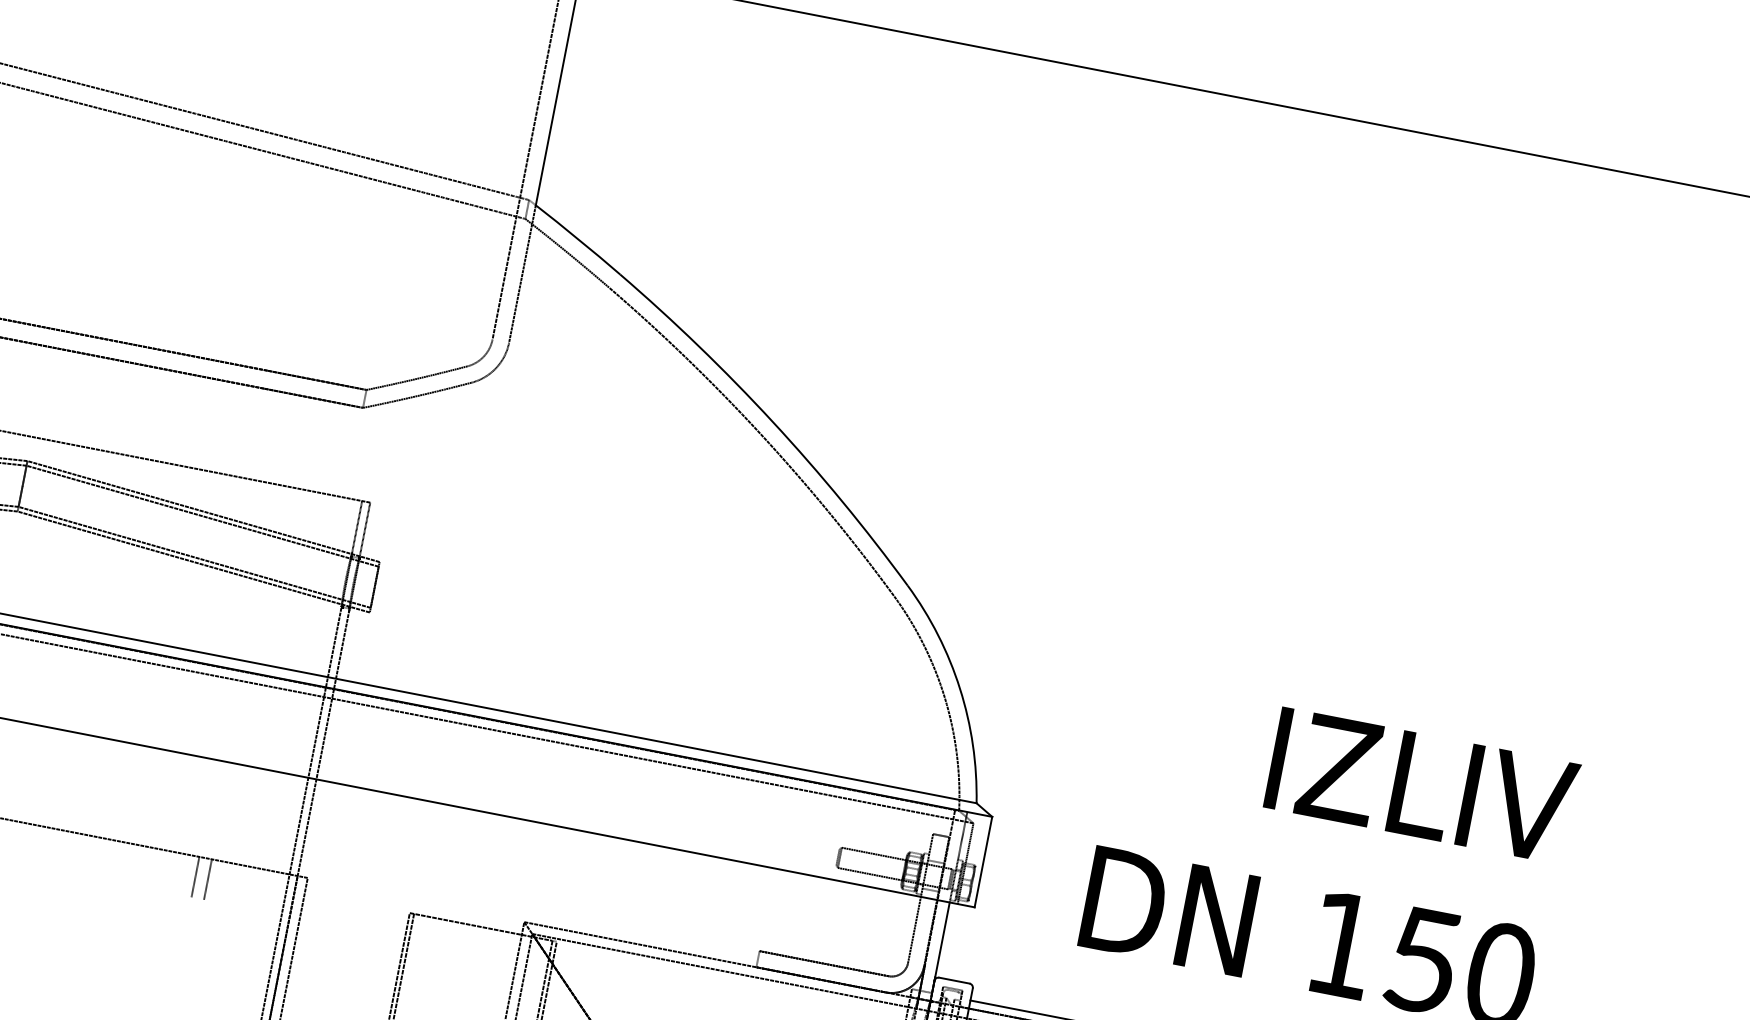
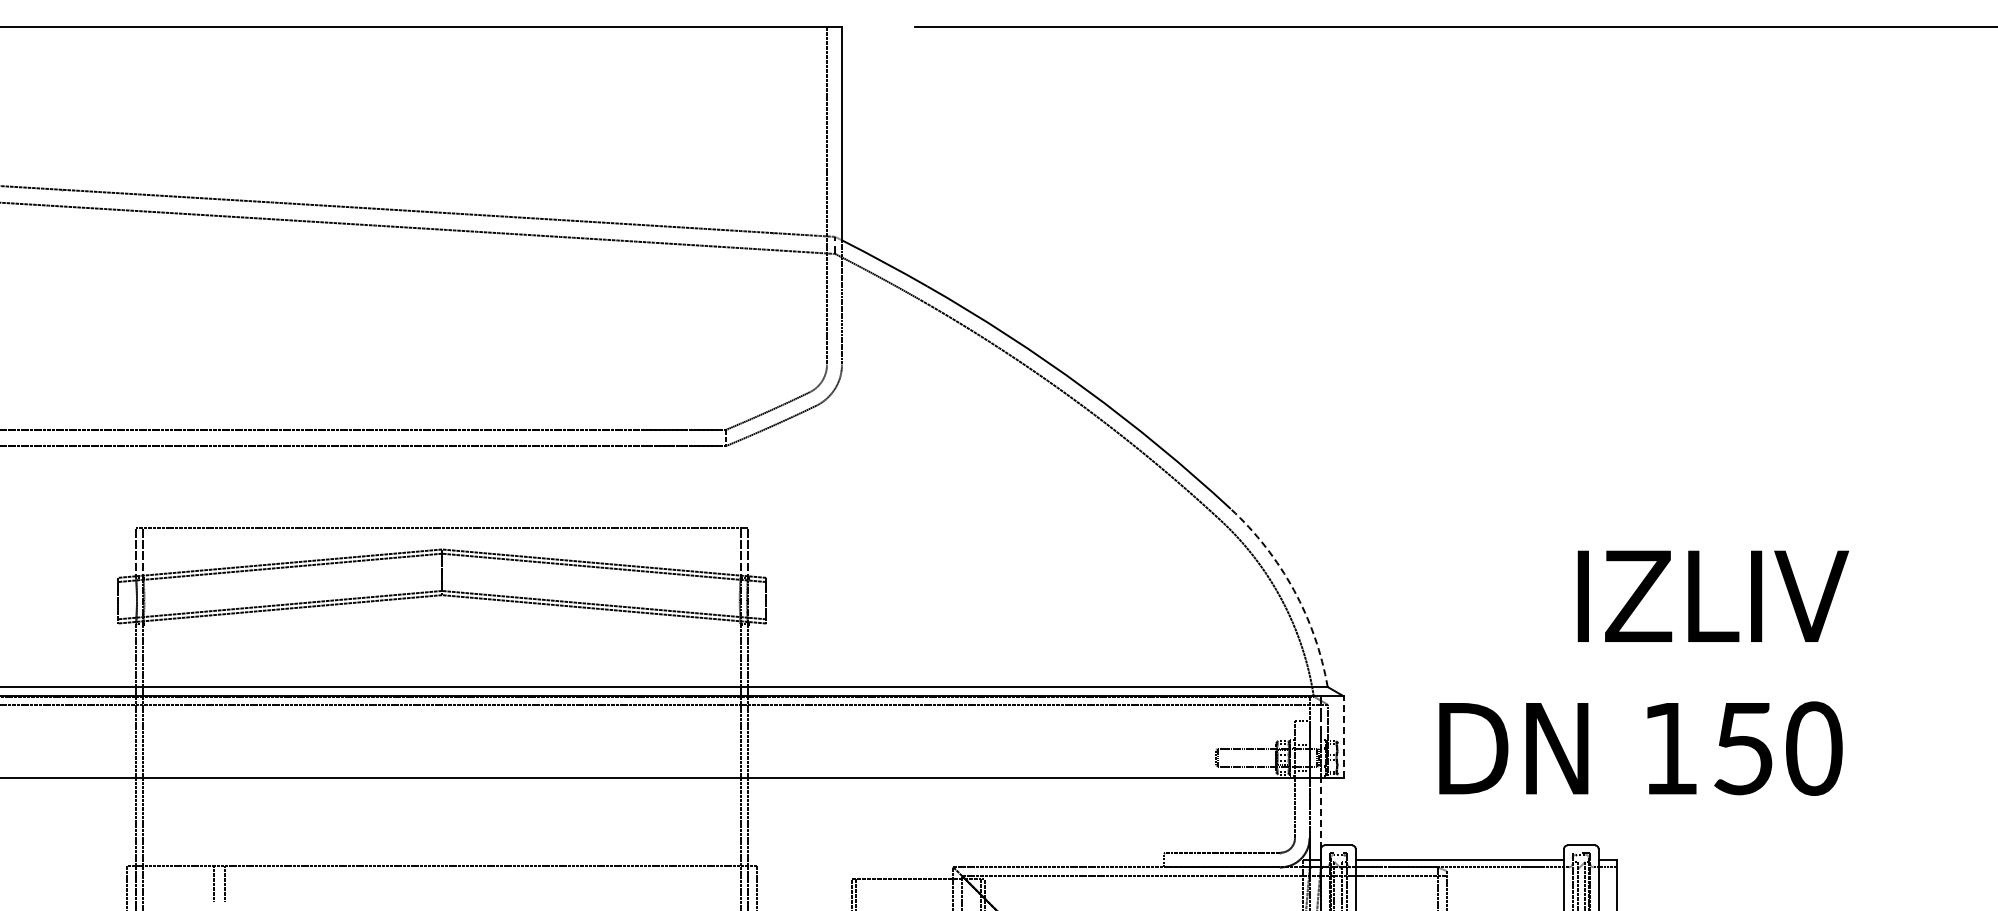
arc: (959, 689) -> (1293, 590), solid -> dashed
line: (983, 862) -> (1343, 737), solid -> dashed
line: (196, 876) -> (659, 883), removed
line: (208, 879) -> (670, 883), removed
line: (942, 941) -> (1321, 813), solid -> dashed

